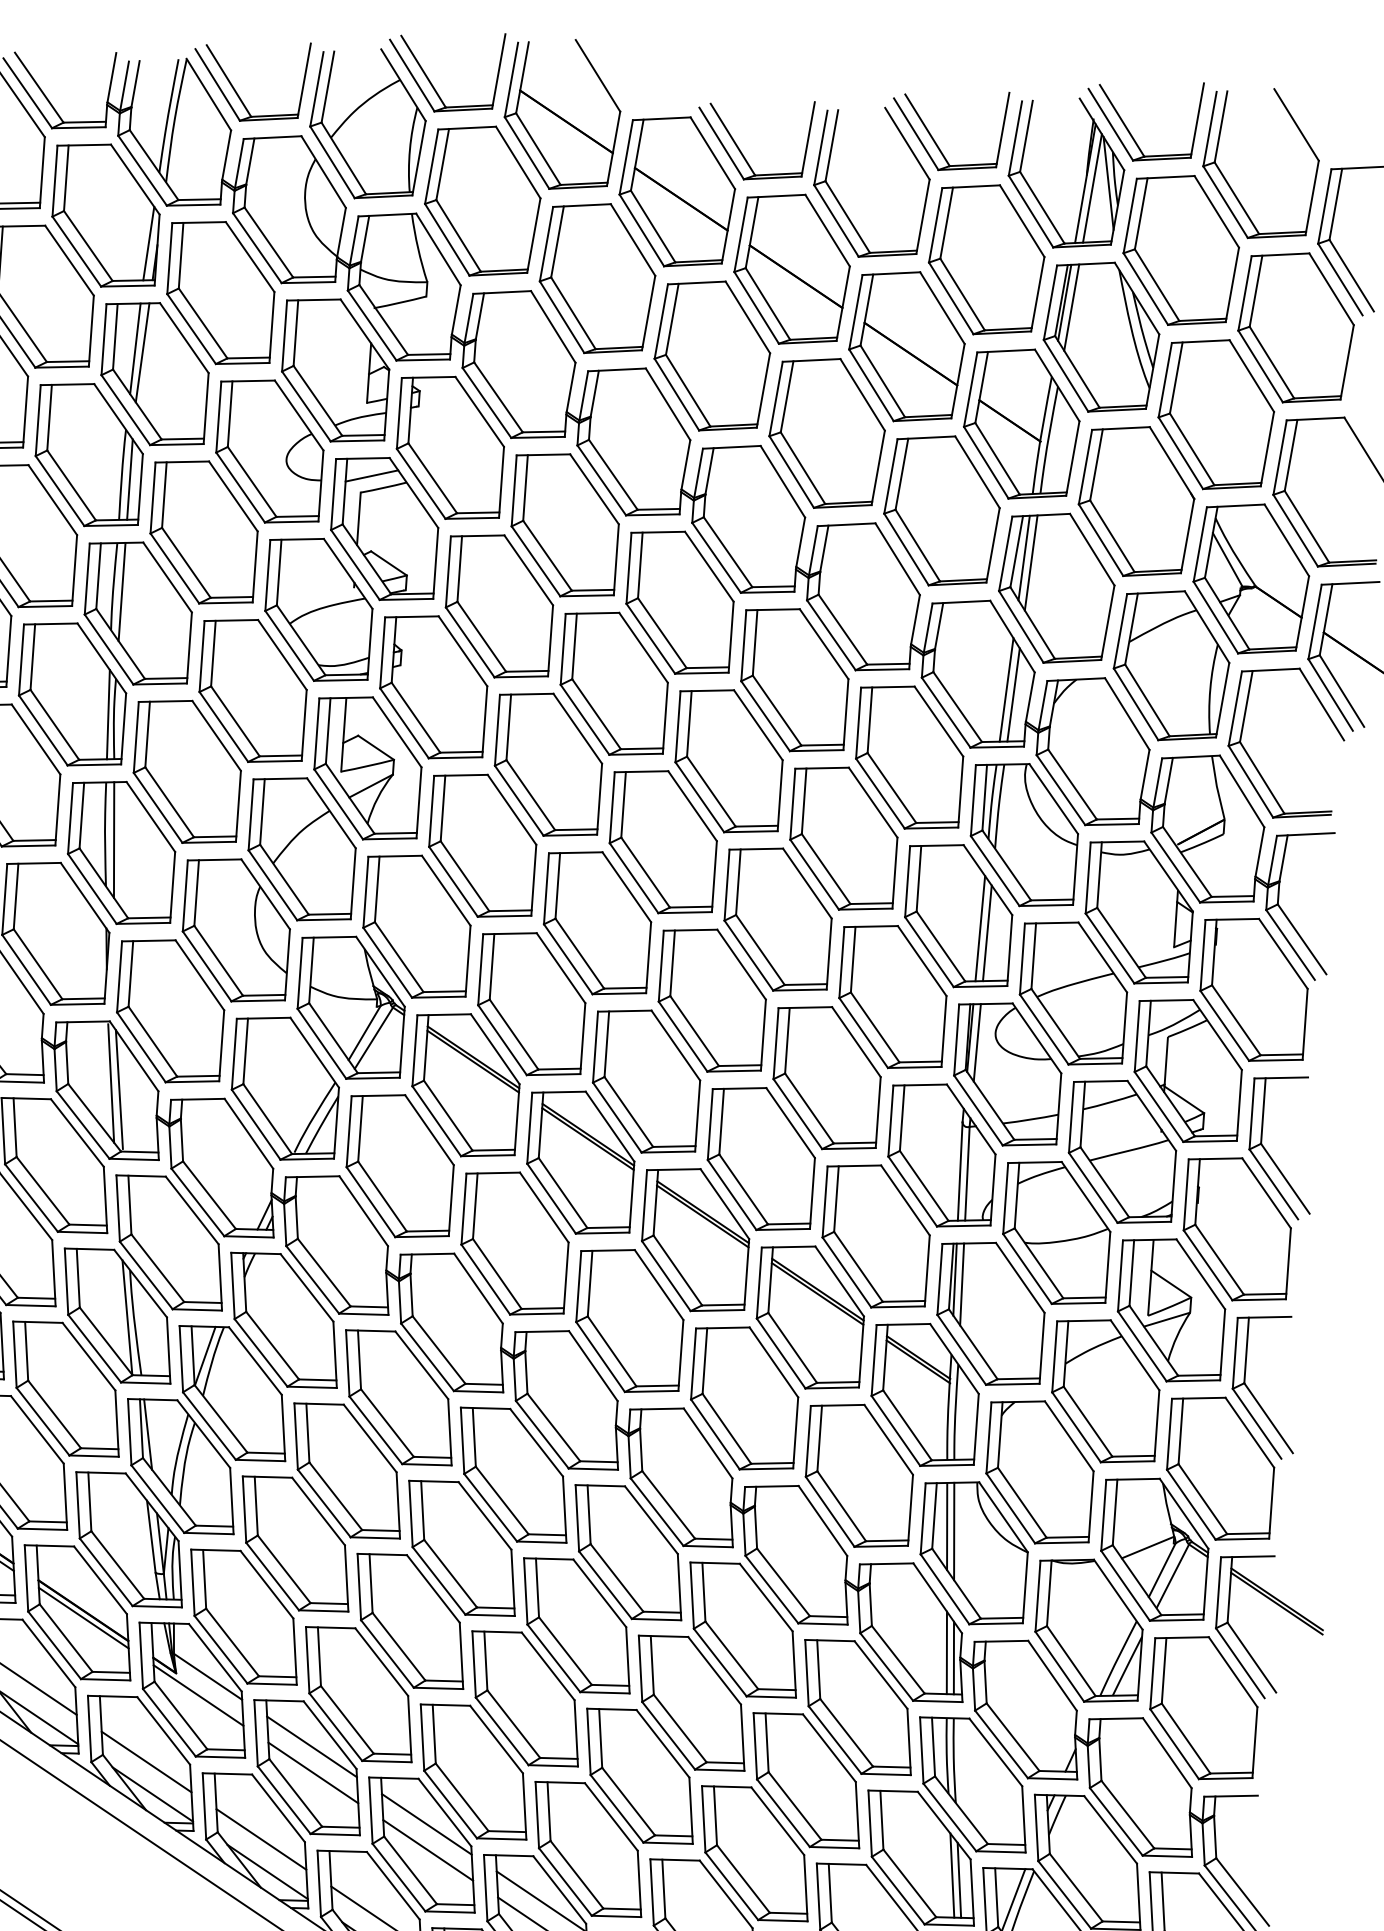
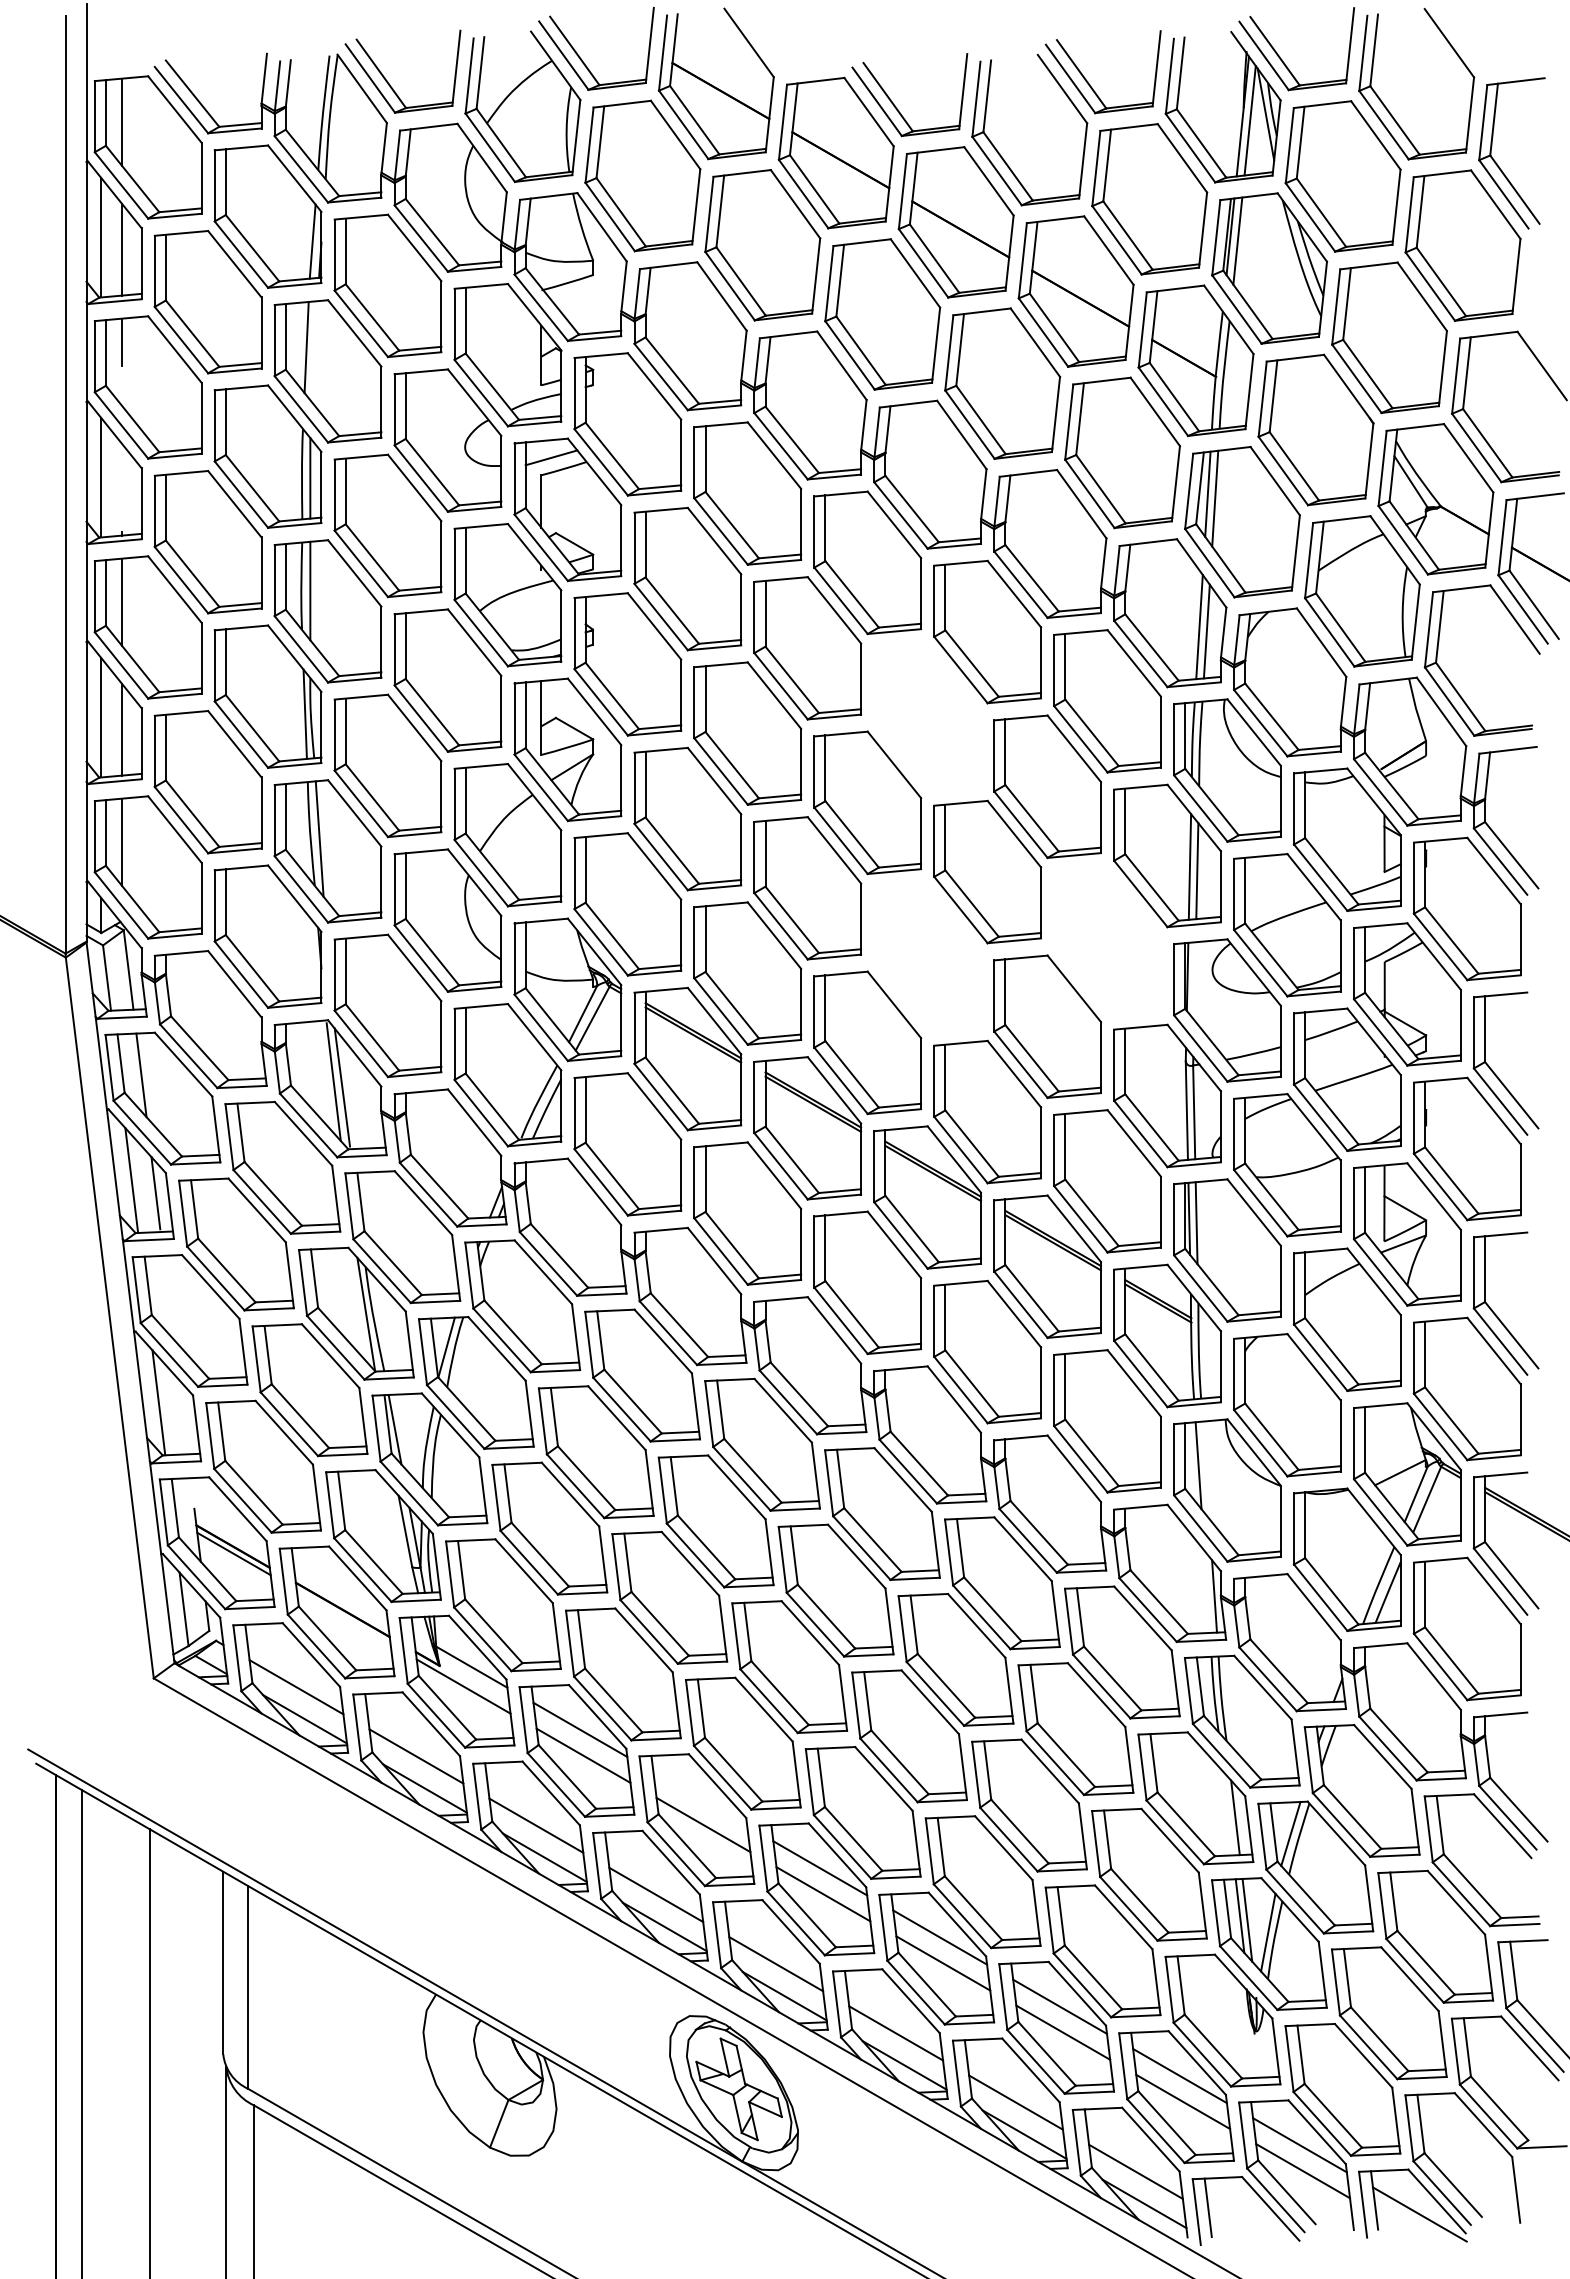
line: (142, 352) -> (313, 350), removed
part: (728, 761) -> (927, 717), removed
part: (892, 997) -> (1107, 941), removed
part: (712, 1000) -> (927, 957), removed
line: (976, 1042) -> (1194, 980), removed
line: (953, 1530) -> (1205, 1469), removed
line: (83, 1618) -> (343, 1617), removed
line: (946, 1652) -> (1206, 1591), removed
line: (426, 1824) -> (700, 1799), removed
line: (951, 1875) -> (1227, 1813), removed

